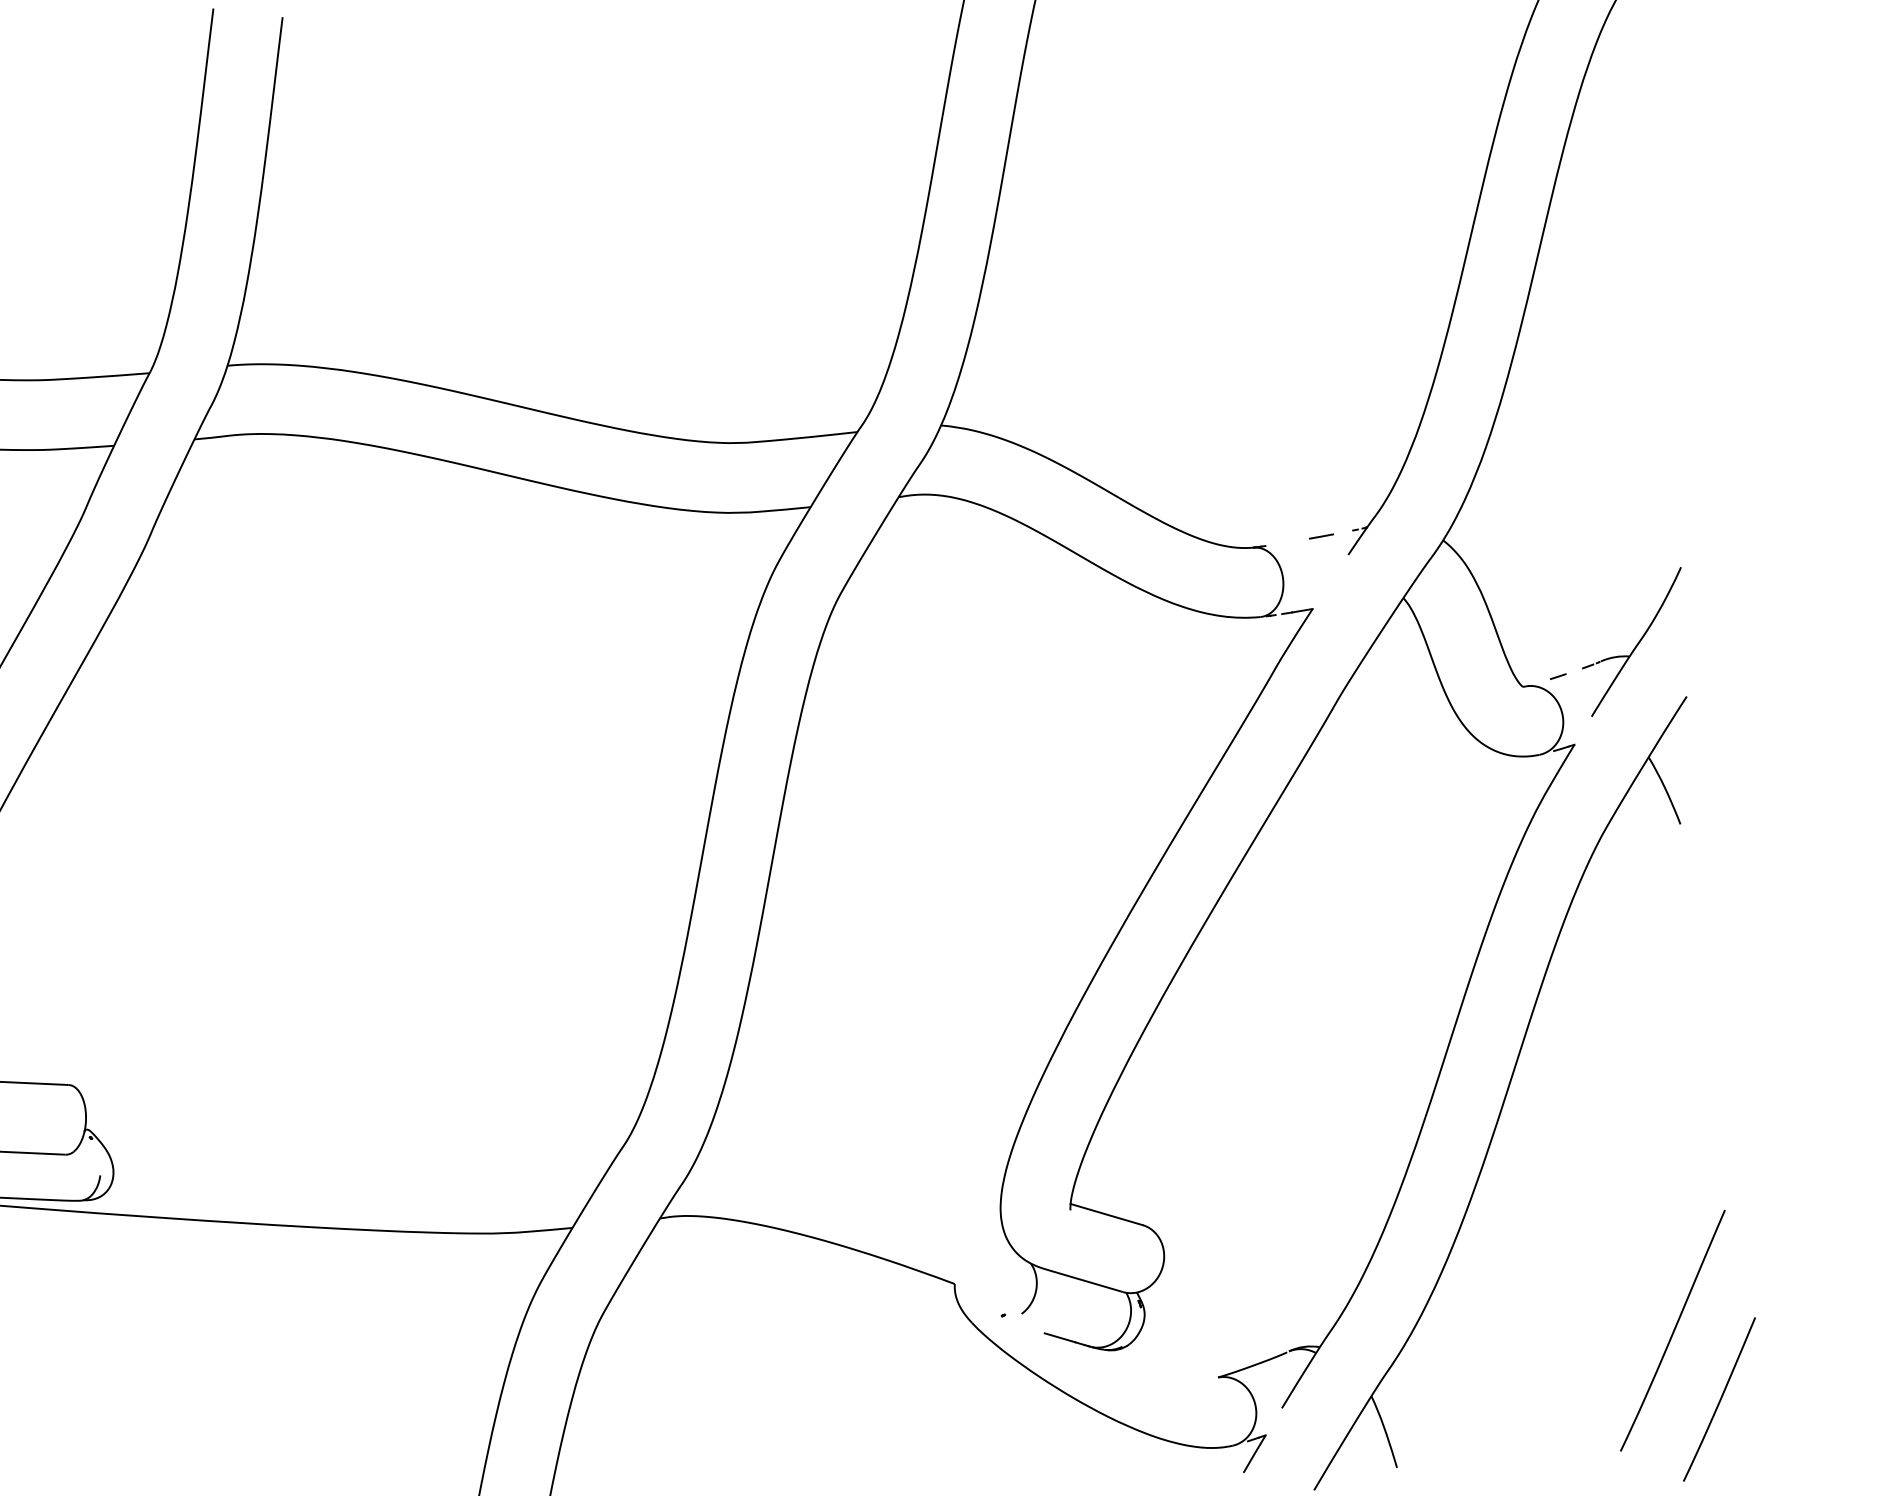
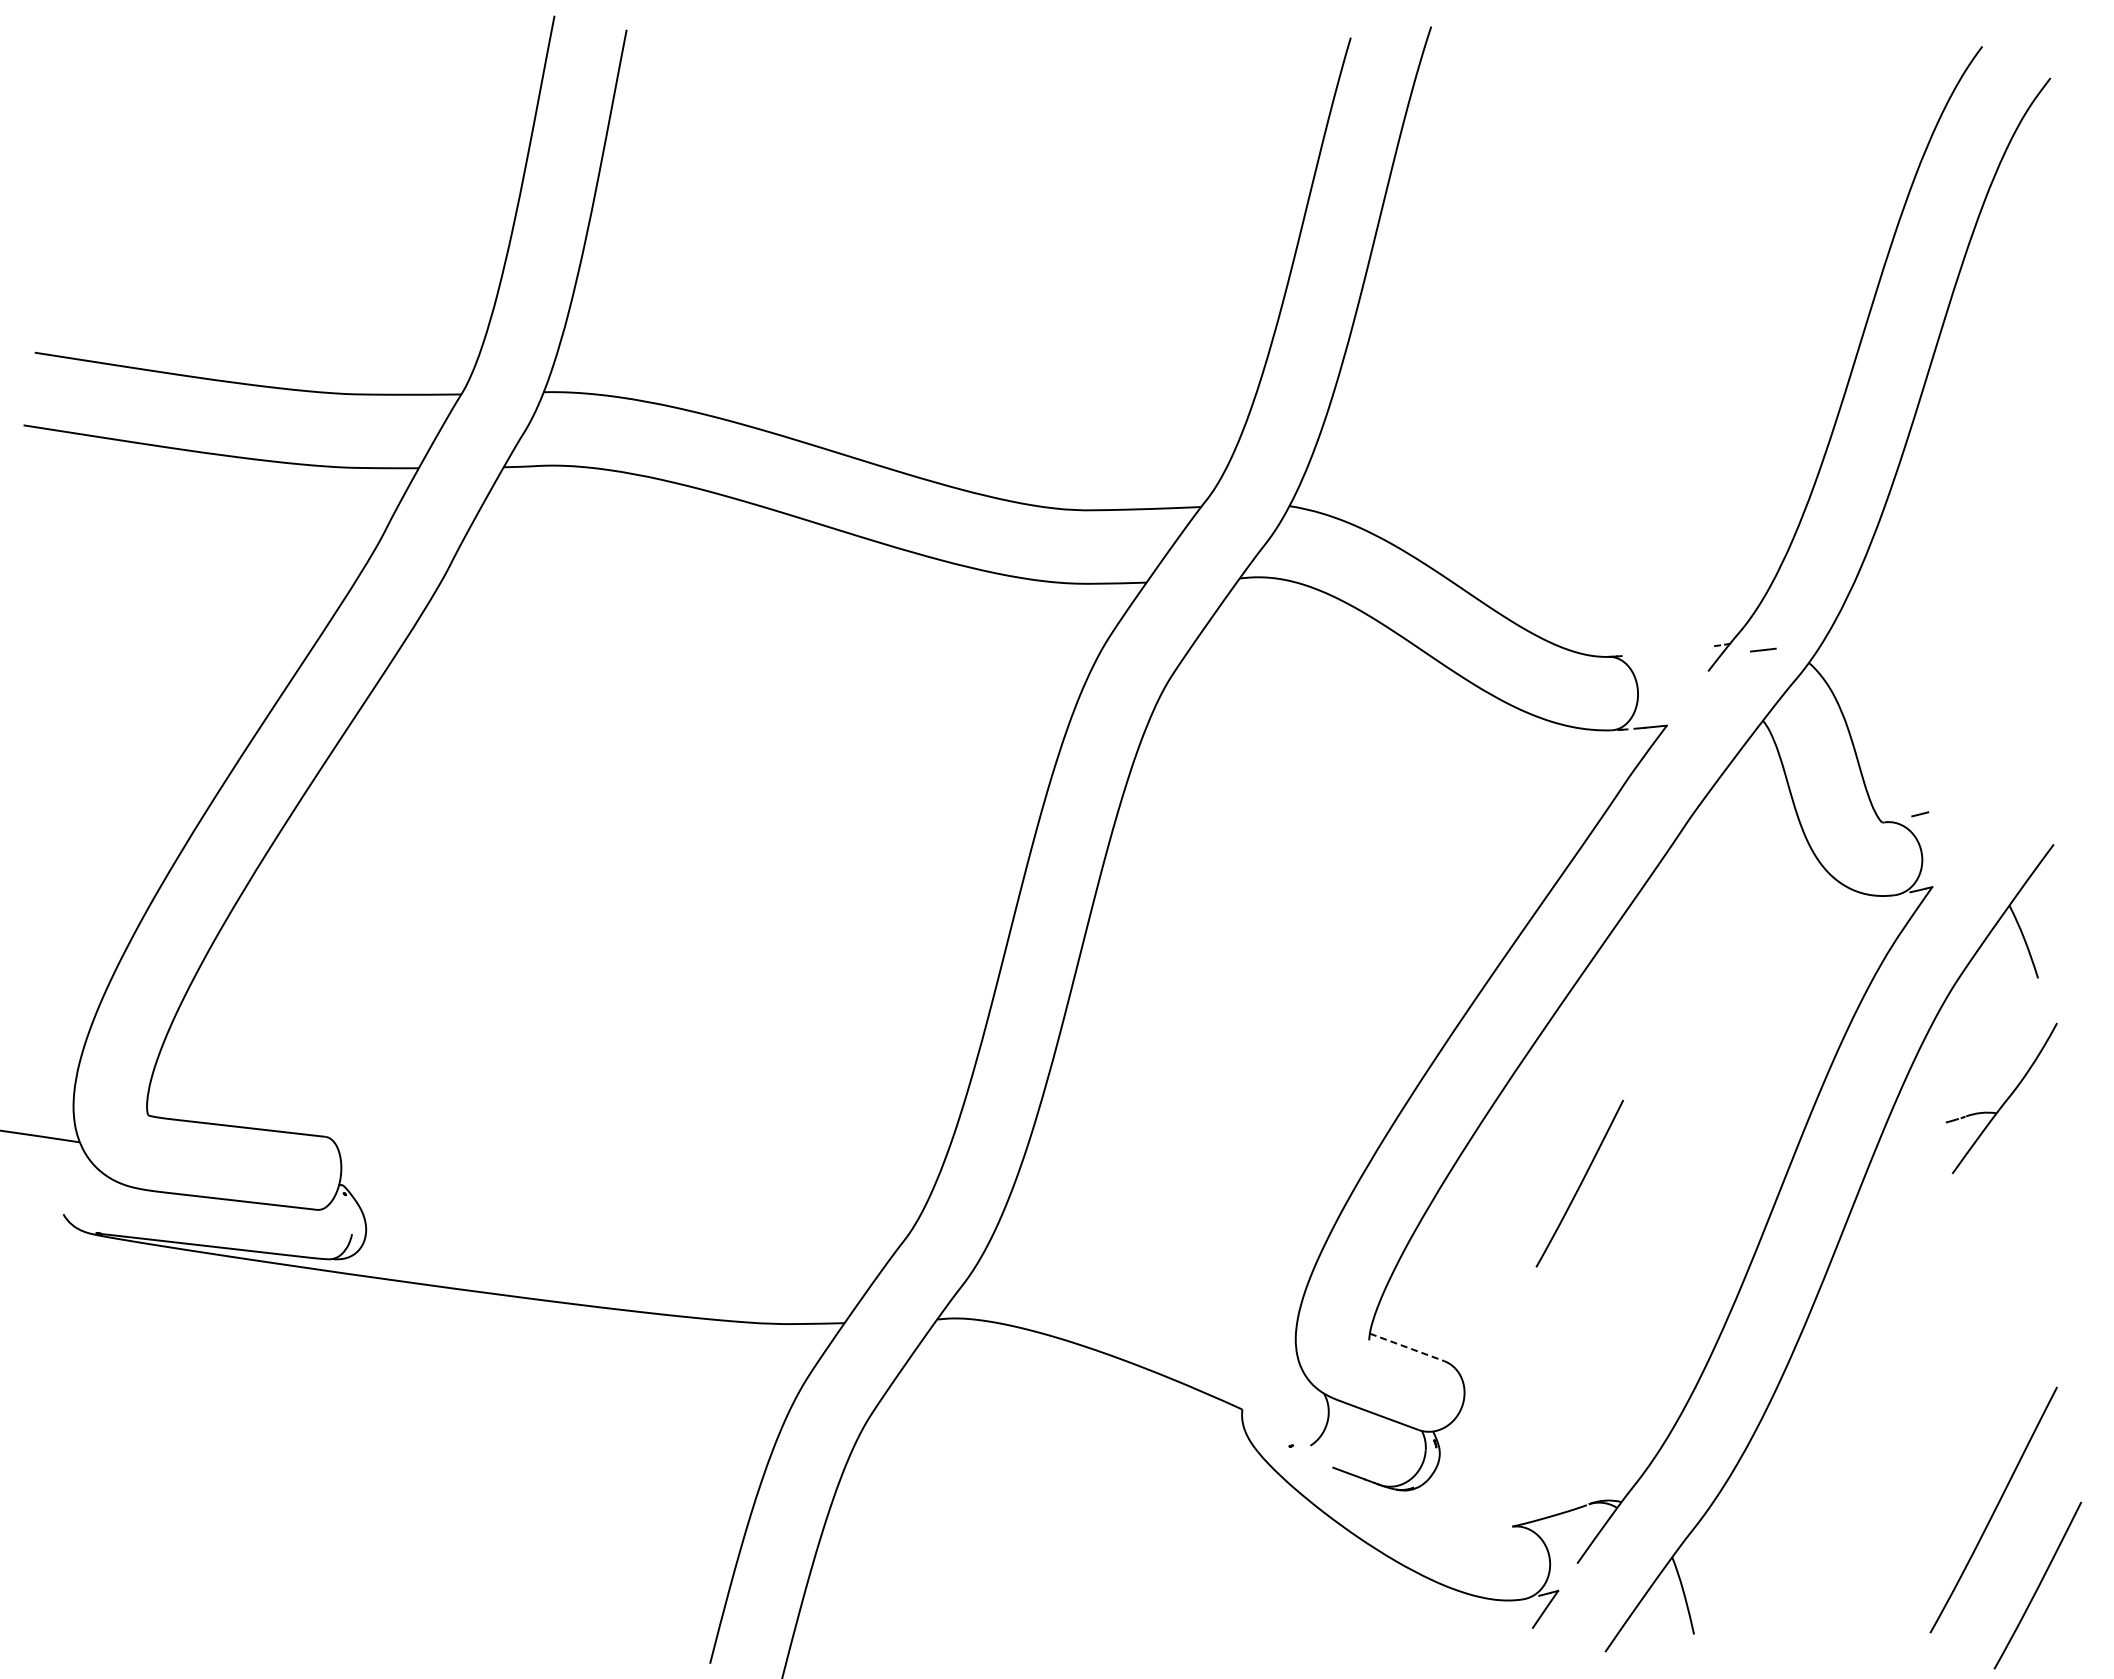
line: (1321, 535) -> (1763, 649), moved
part: (1633, 642) -> (2001, 1098), moved
curve: (1260, 1048) -> (1580, 1183), added
line: (1106, 1214) -> (1406, 1347), solid -> dashed

